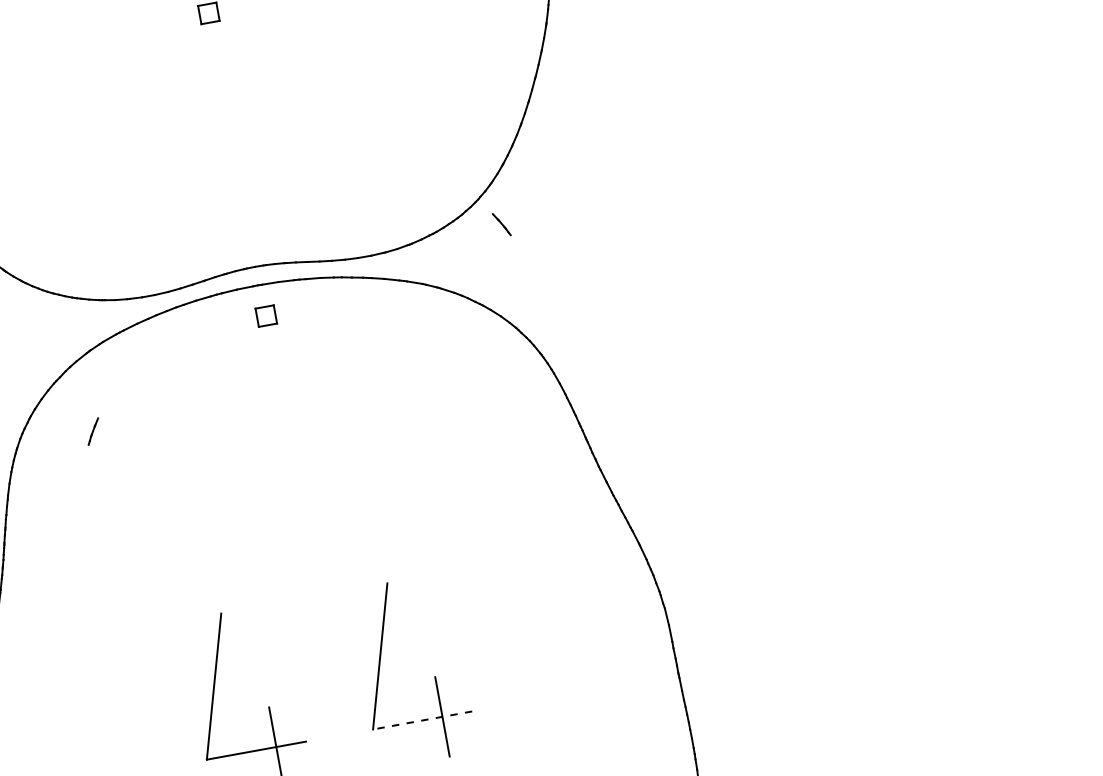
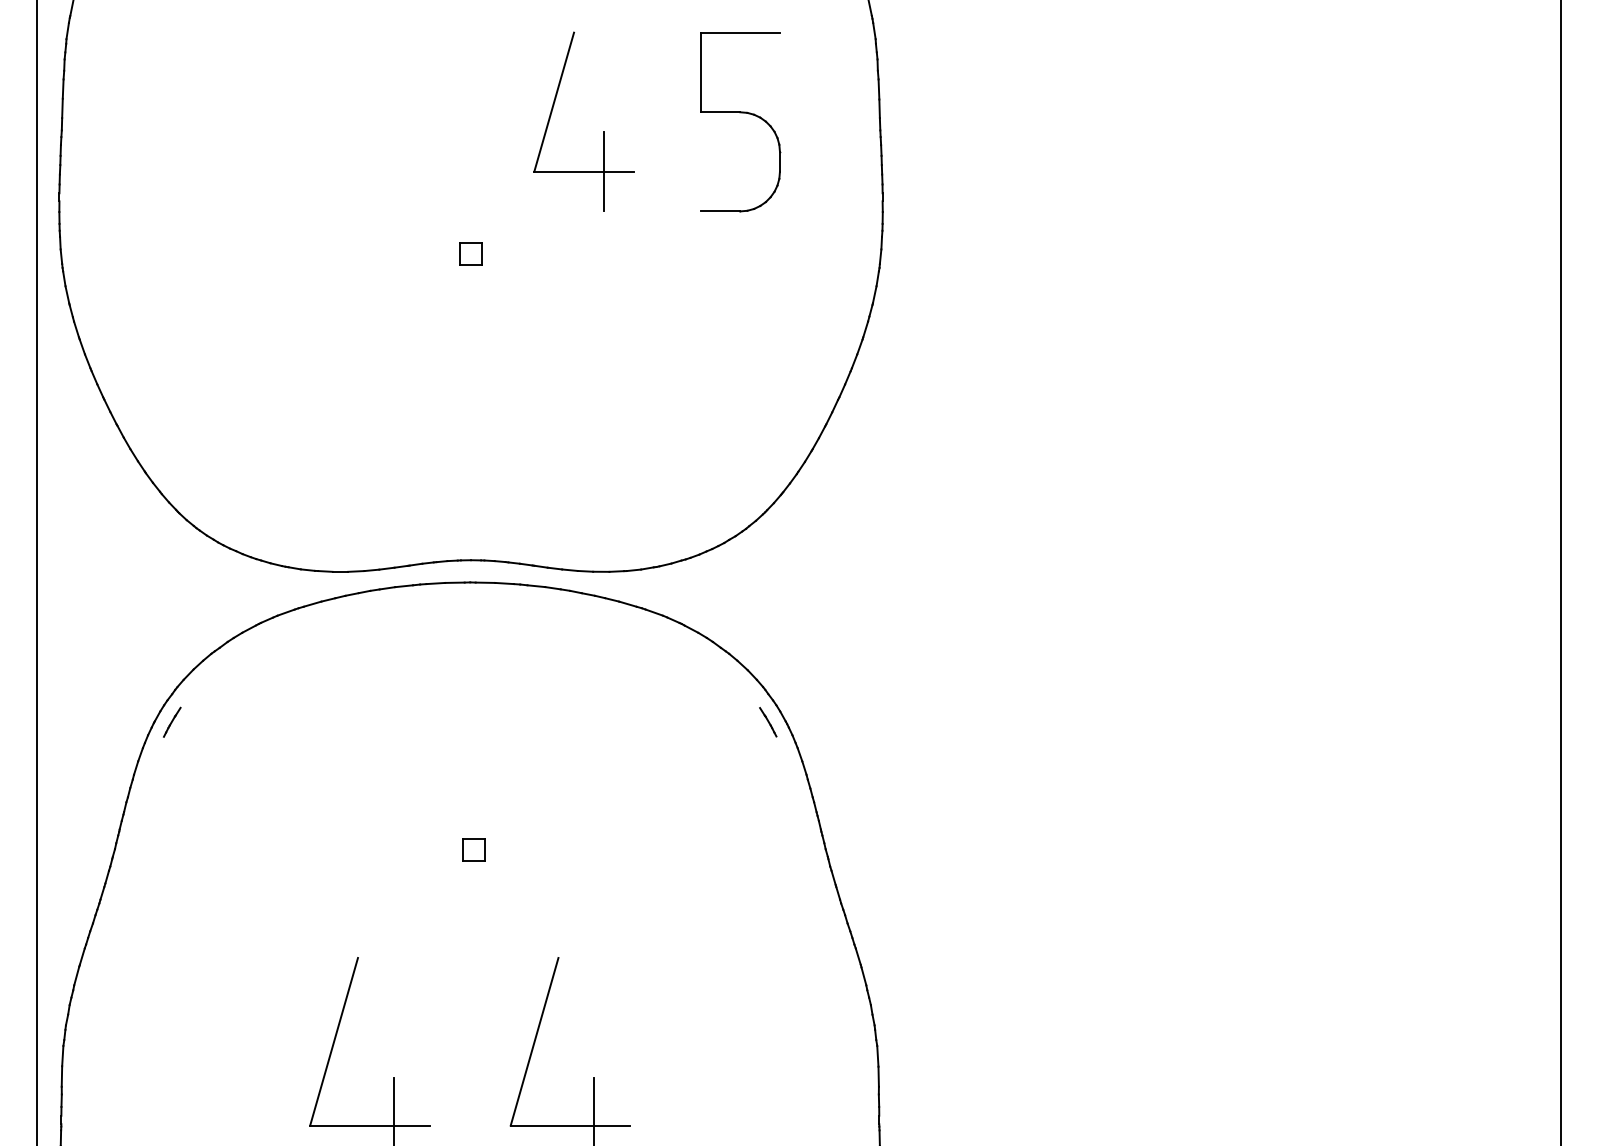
line: (502, 224) -> (768, 722), moved
part: (266, 315) -> (473, 849), moved
line: (93, 430) -> (172, 721), moved
line: (422, 720) -> (570, 1125), dashed -> solid

